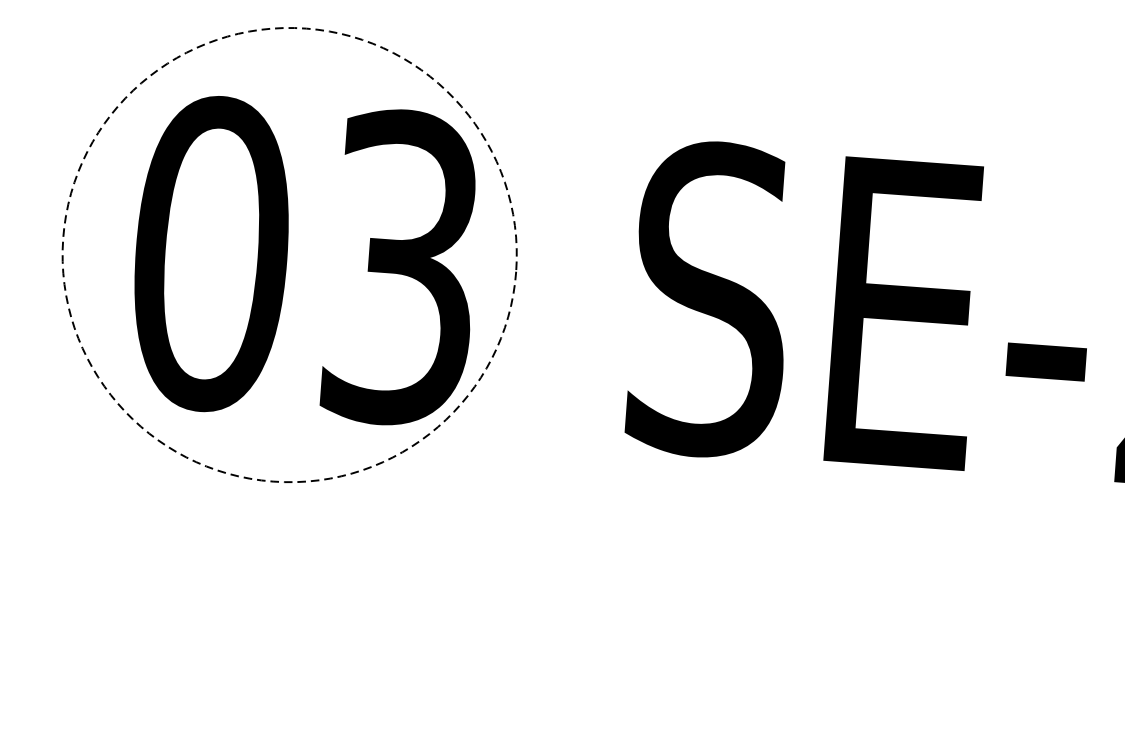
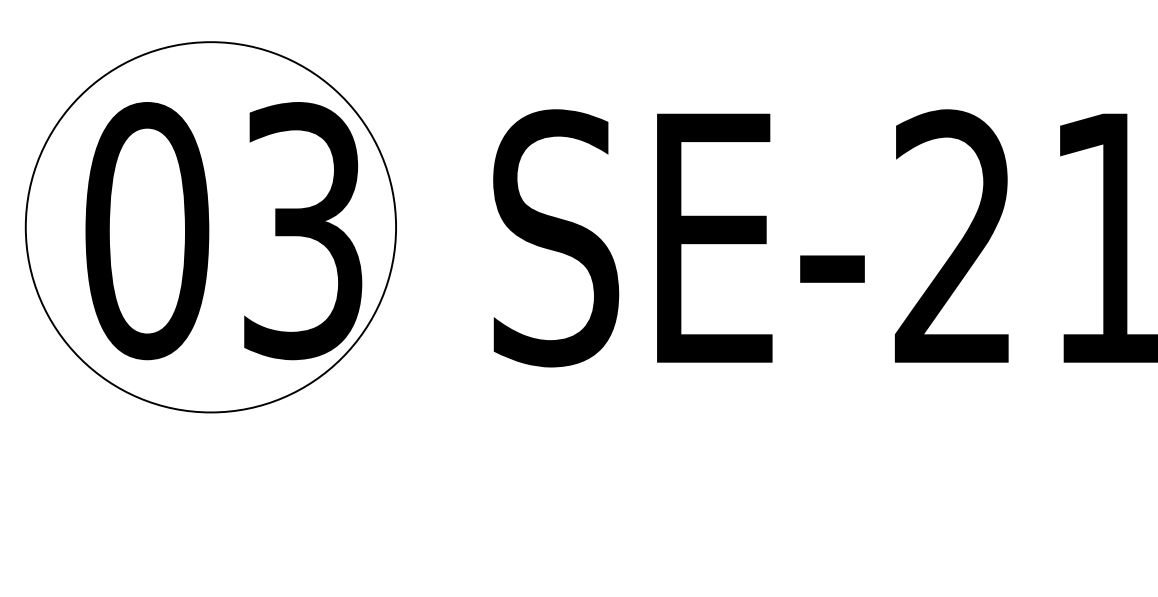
circle: (289, 255) -> (210, 227), dashed -> solid

